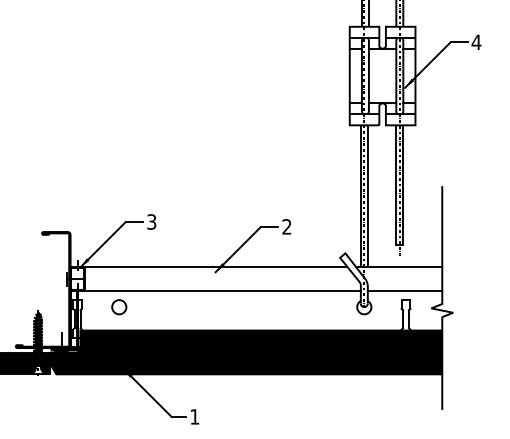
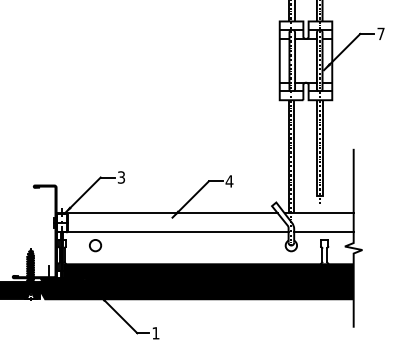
text: (475, 41) -> (380, 33), 4 -> 7
text: (286, 227) -> (229, 181), 2 -> 4

